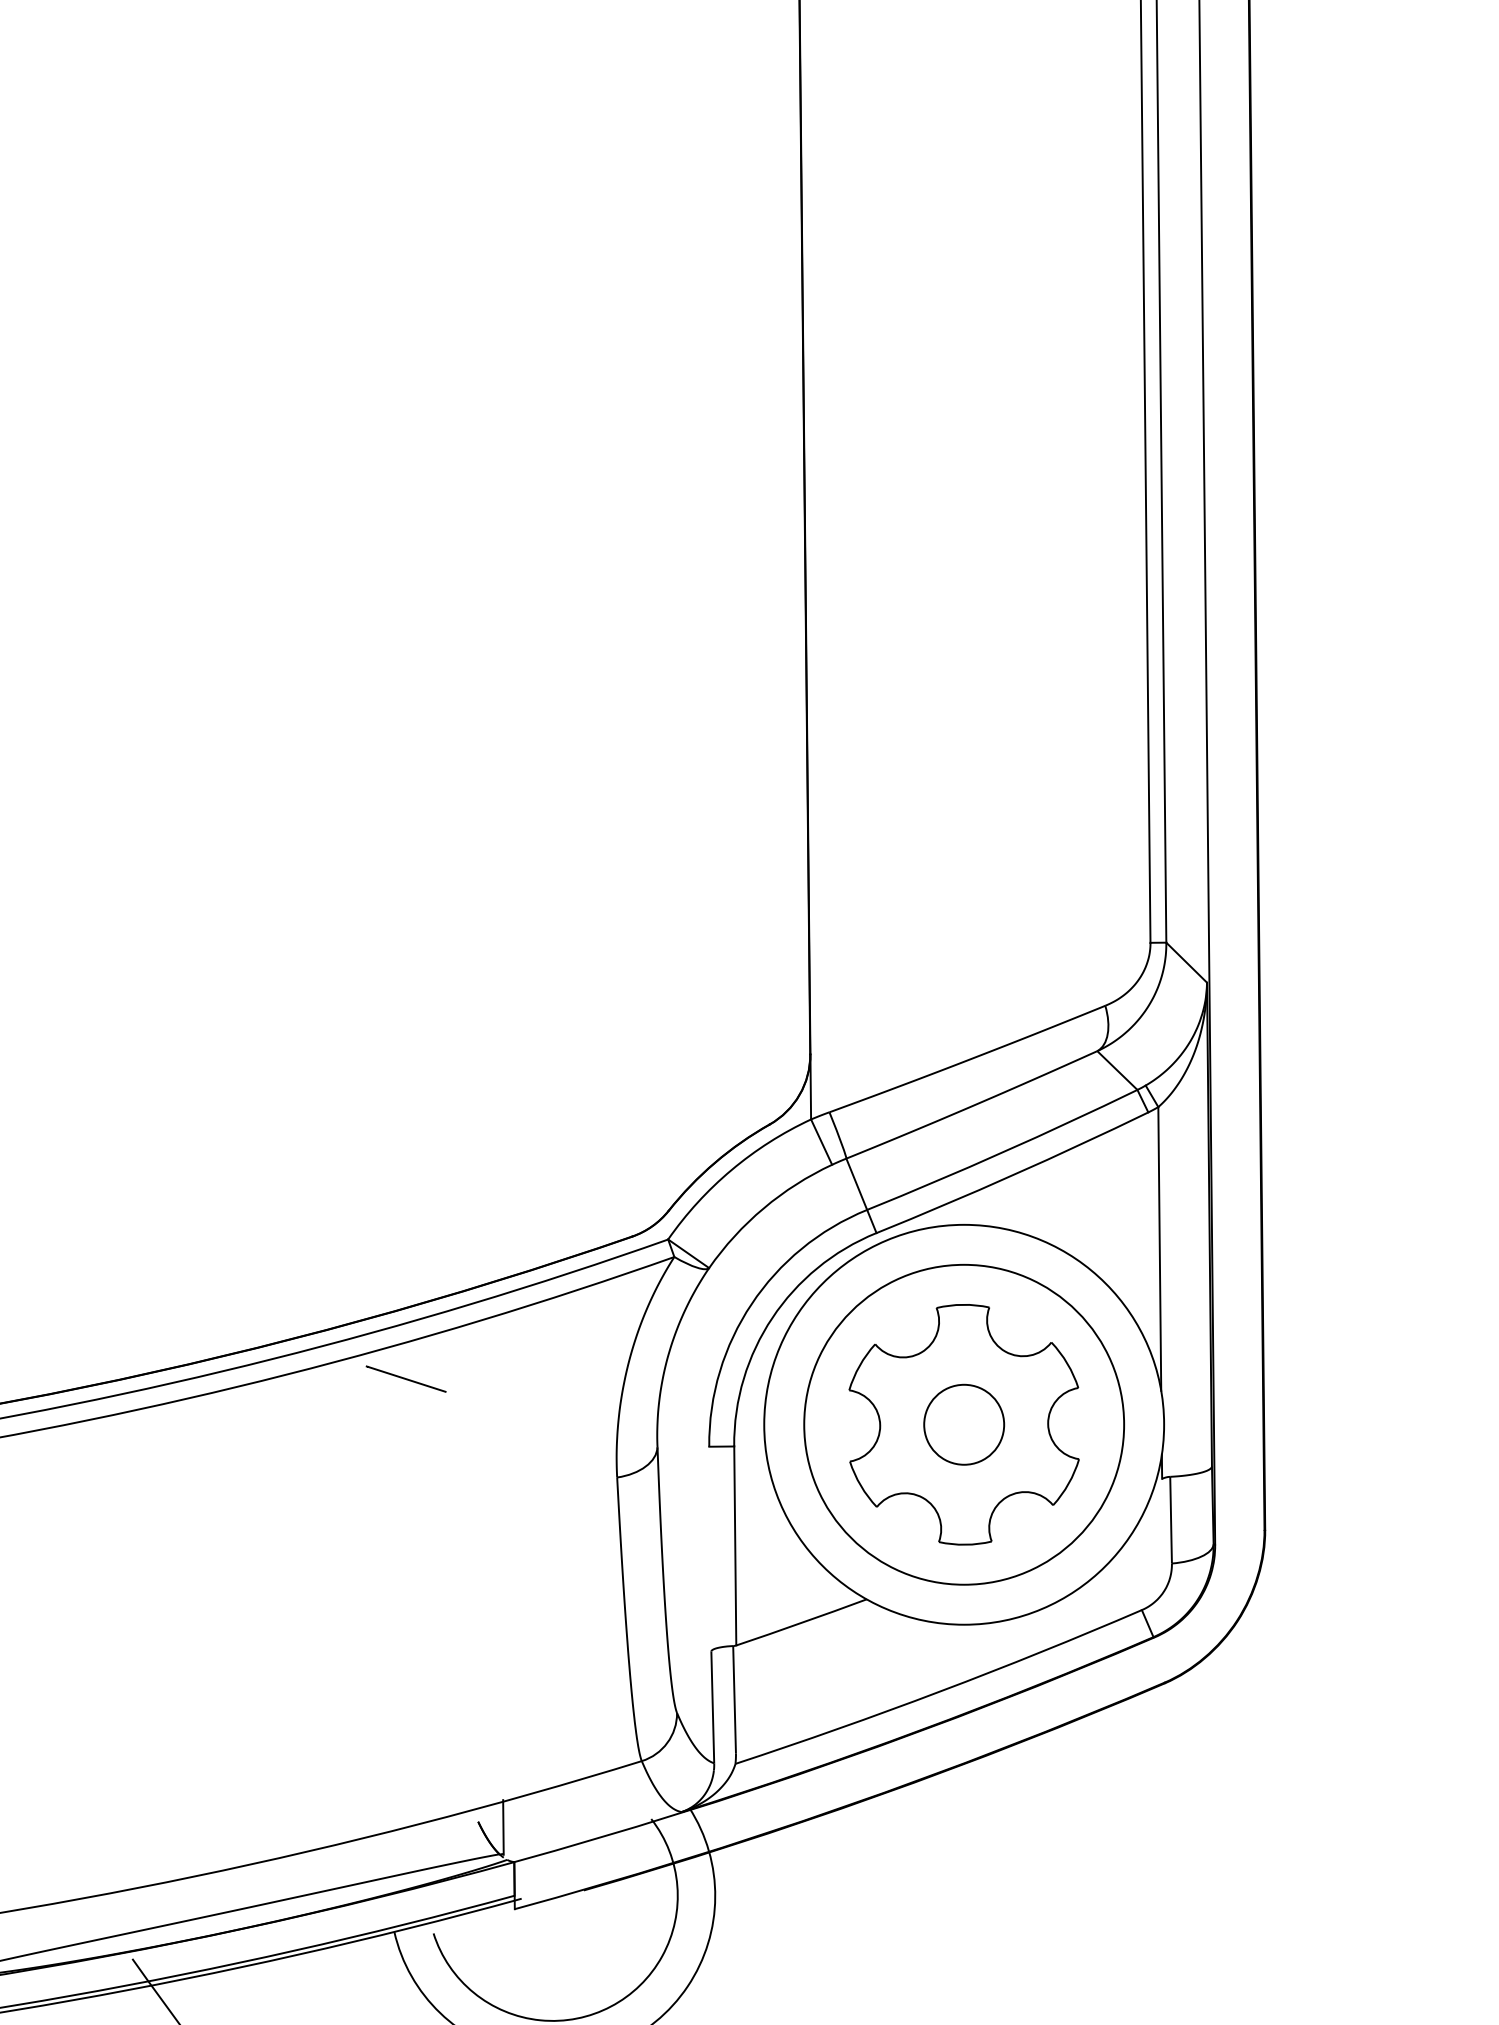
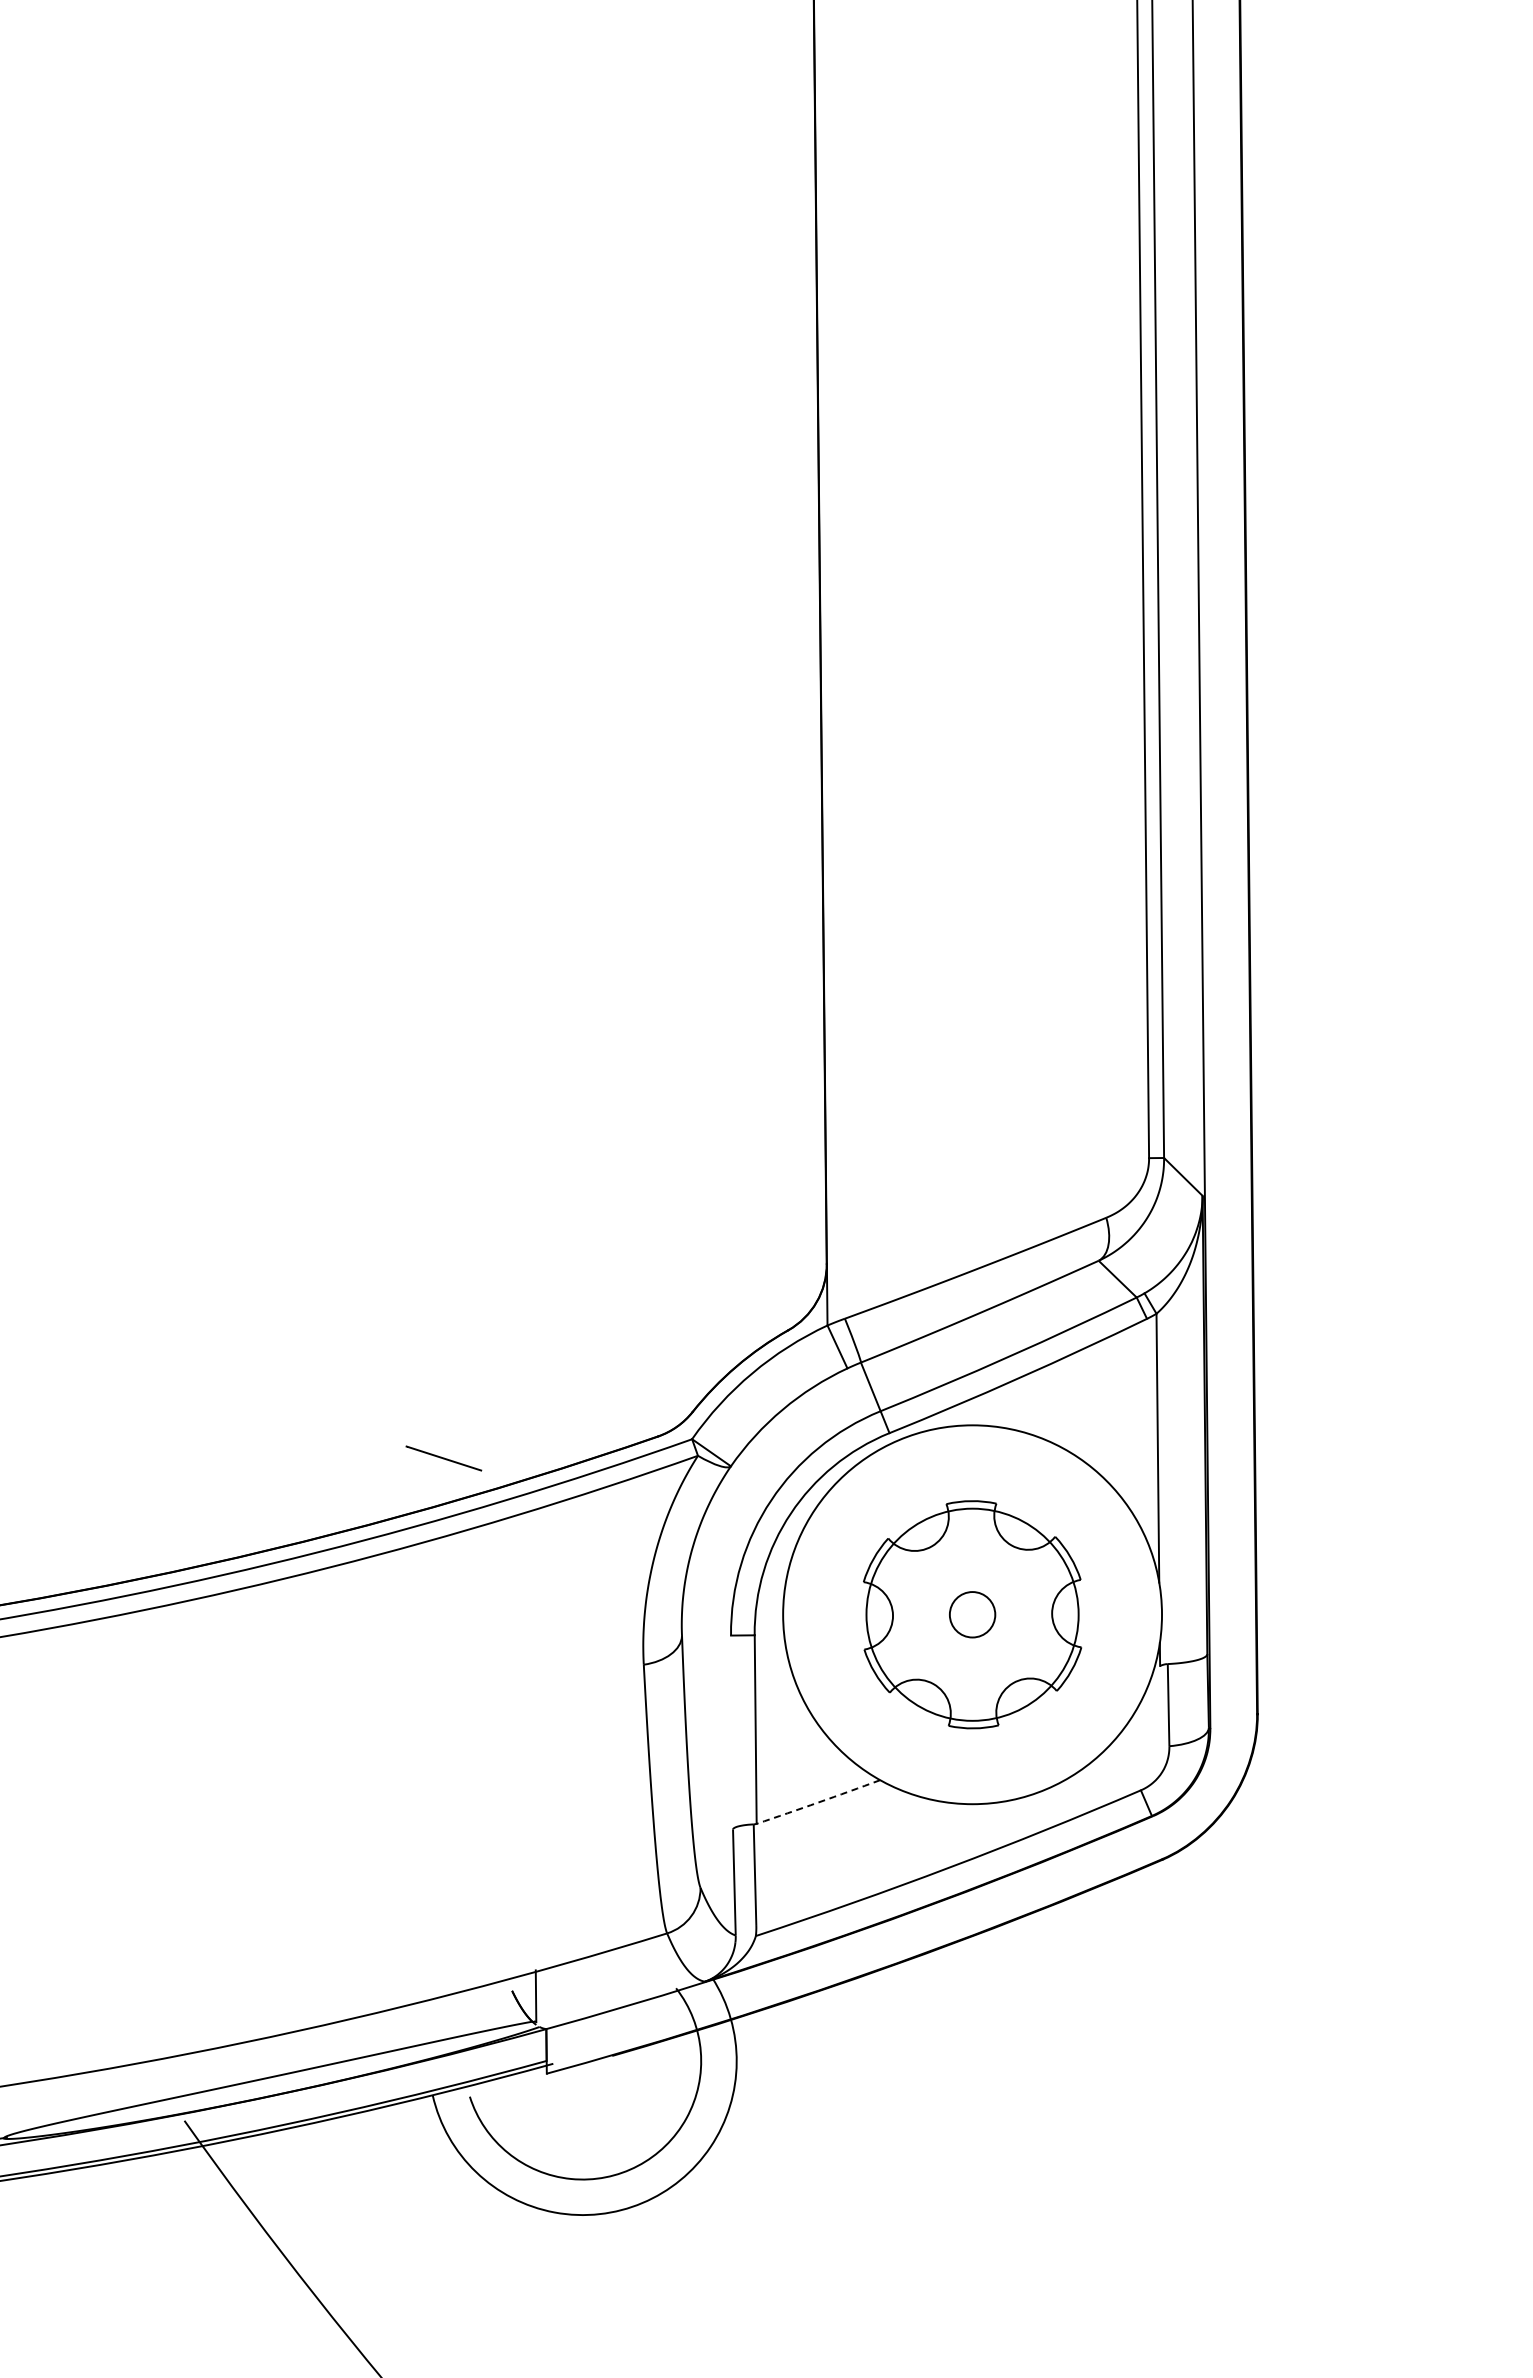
line: (405, 1379) -> (443, 1458), moved
circle: (964, 1424) -> (972, 1614), size x0.6
circle: (964, 1424) -> (972, 1614), size x0.7
arc: (801, 1622) -> (818, 1802), solid -> dashed

